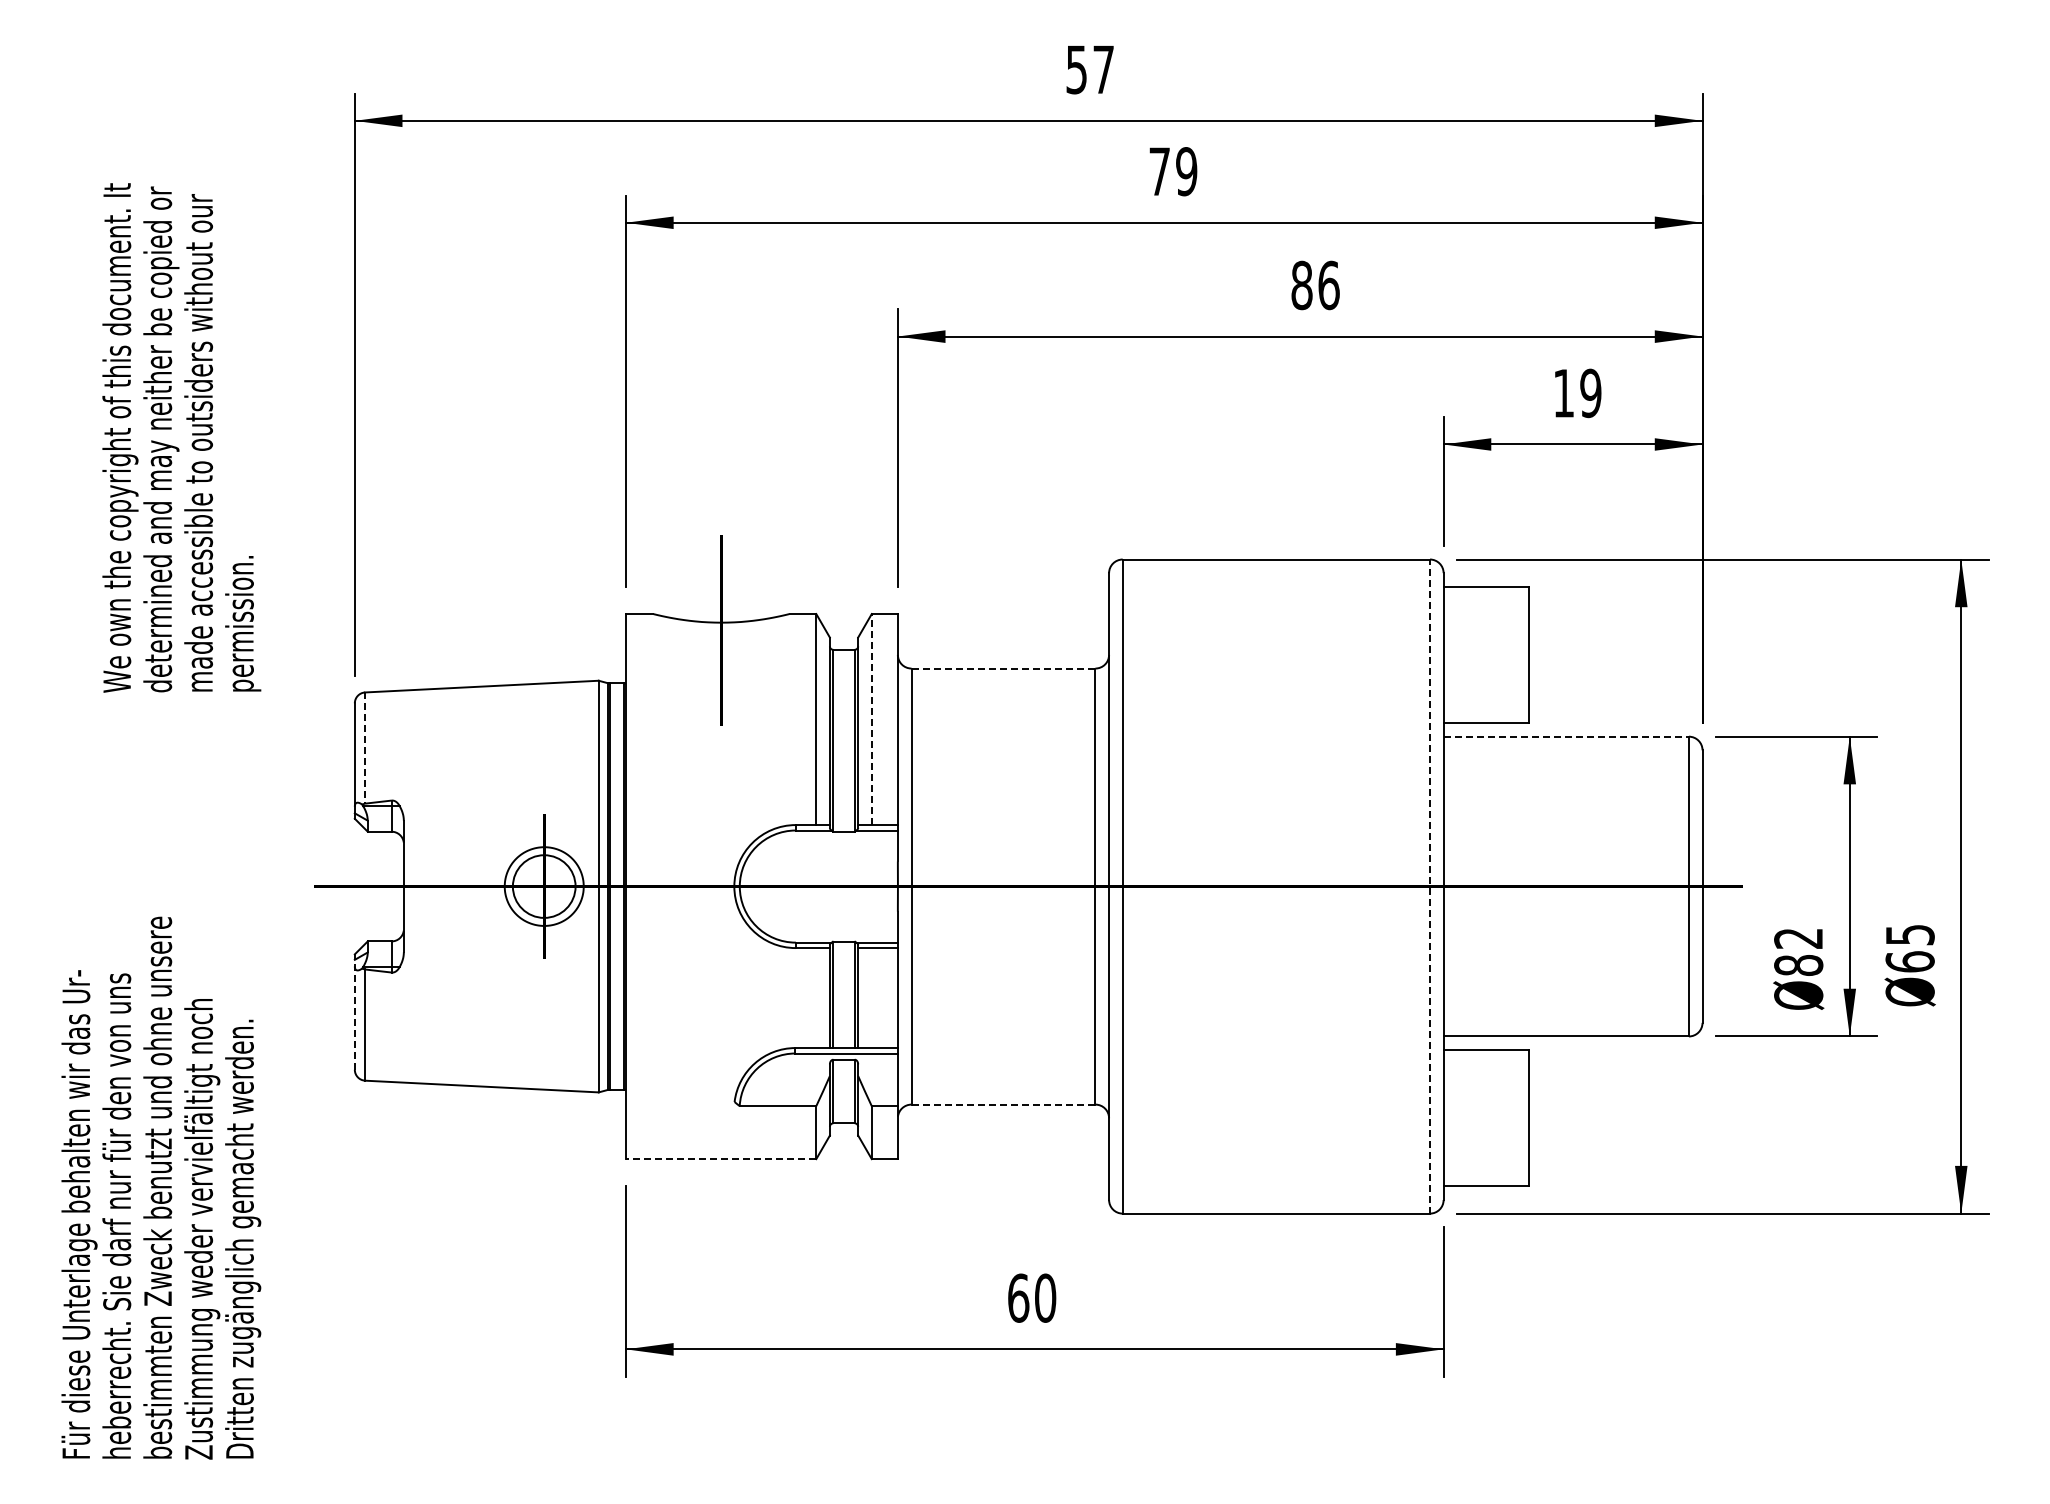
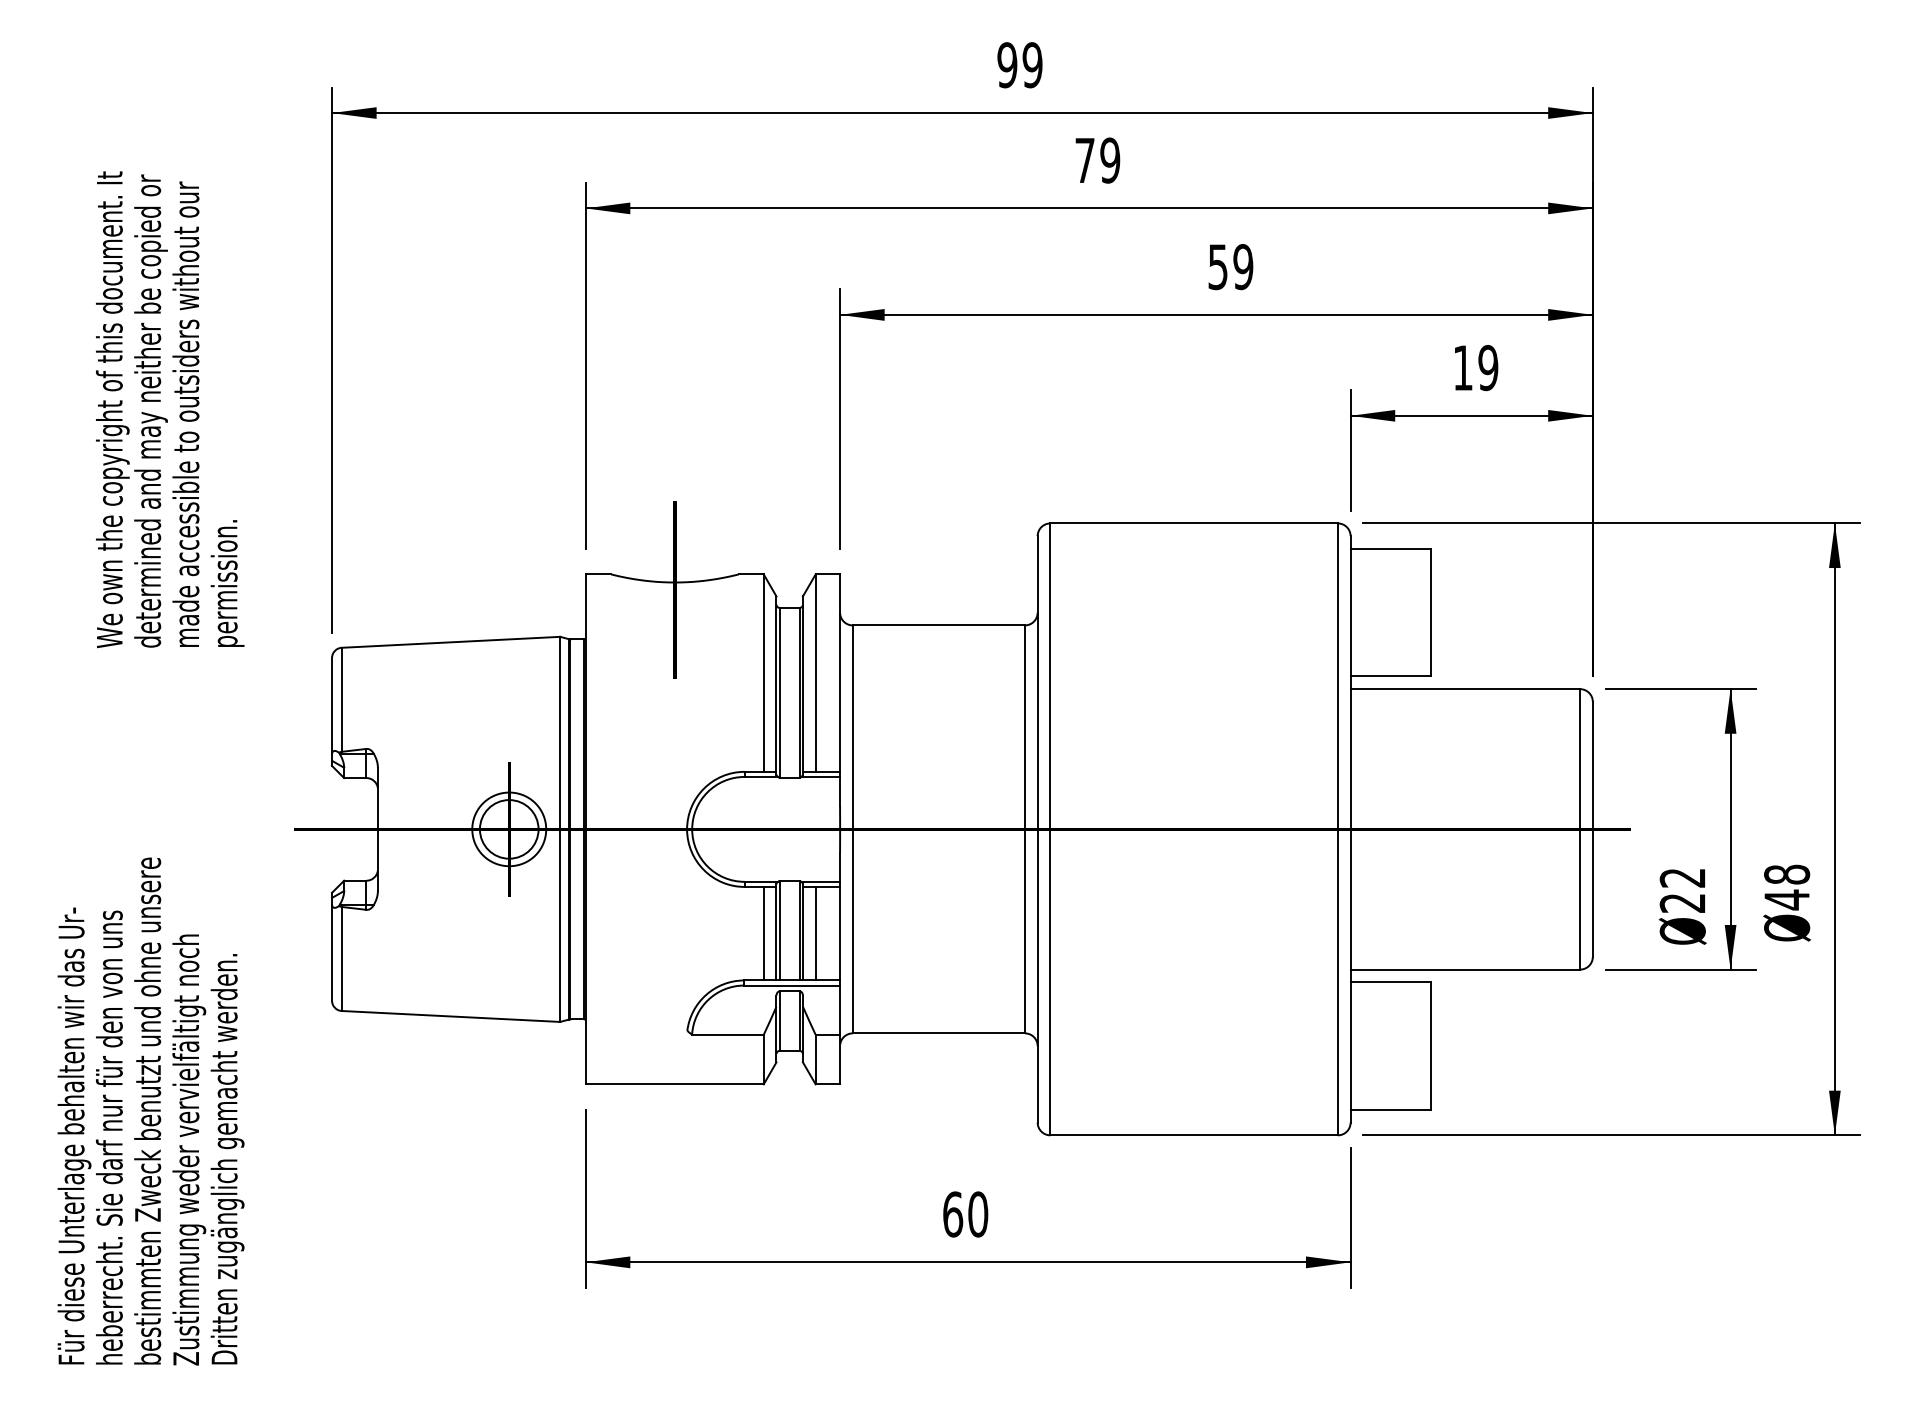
text: (1090, 69) -> (1020, 65), 57 -> 99
text: (1315, 285) -> (1230, 267), 86 -> 59
line: (1003, 668) -> (938, 625), dashed -> solid
line: (871, 719) -> (815, 673), dashed -> solid
line: (1566, 736) -> (1465, 688), dashed -> solid
line: (365, 748) -> (342, 700), dashed -> solid
line: (1430, 886) -> (1338, 829), dashed -> solid
text: (1909, 948) -> (1786, 887), 65 -> 48
text: (1798, 965) -> (1682, 903), 82 -> 22
line: (816, 998) -> (763, 934), added
line: (871, 998) -> (815, 934), added
line: (354, 1012) -> (331, 947), dashed -> solid
line: (1003, 1104) -> (938, 1033), dashed -> solid
line: (720, 1159) -> (674, 1084), dashed -> solid

